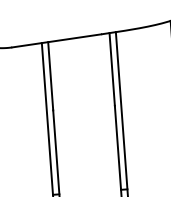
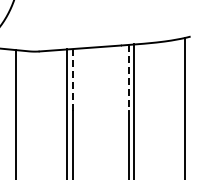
line: (112, 69) -> (128, 78), solid -> dashed
line: (50, 76) -> (72, 80), solid -> dashed

